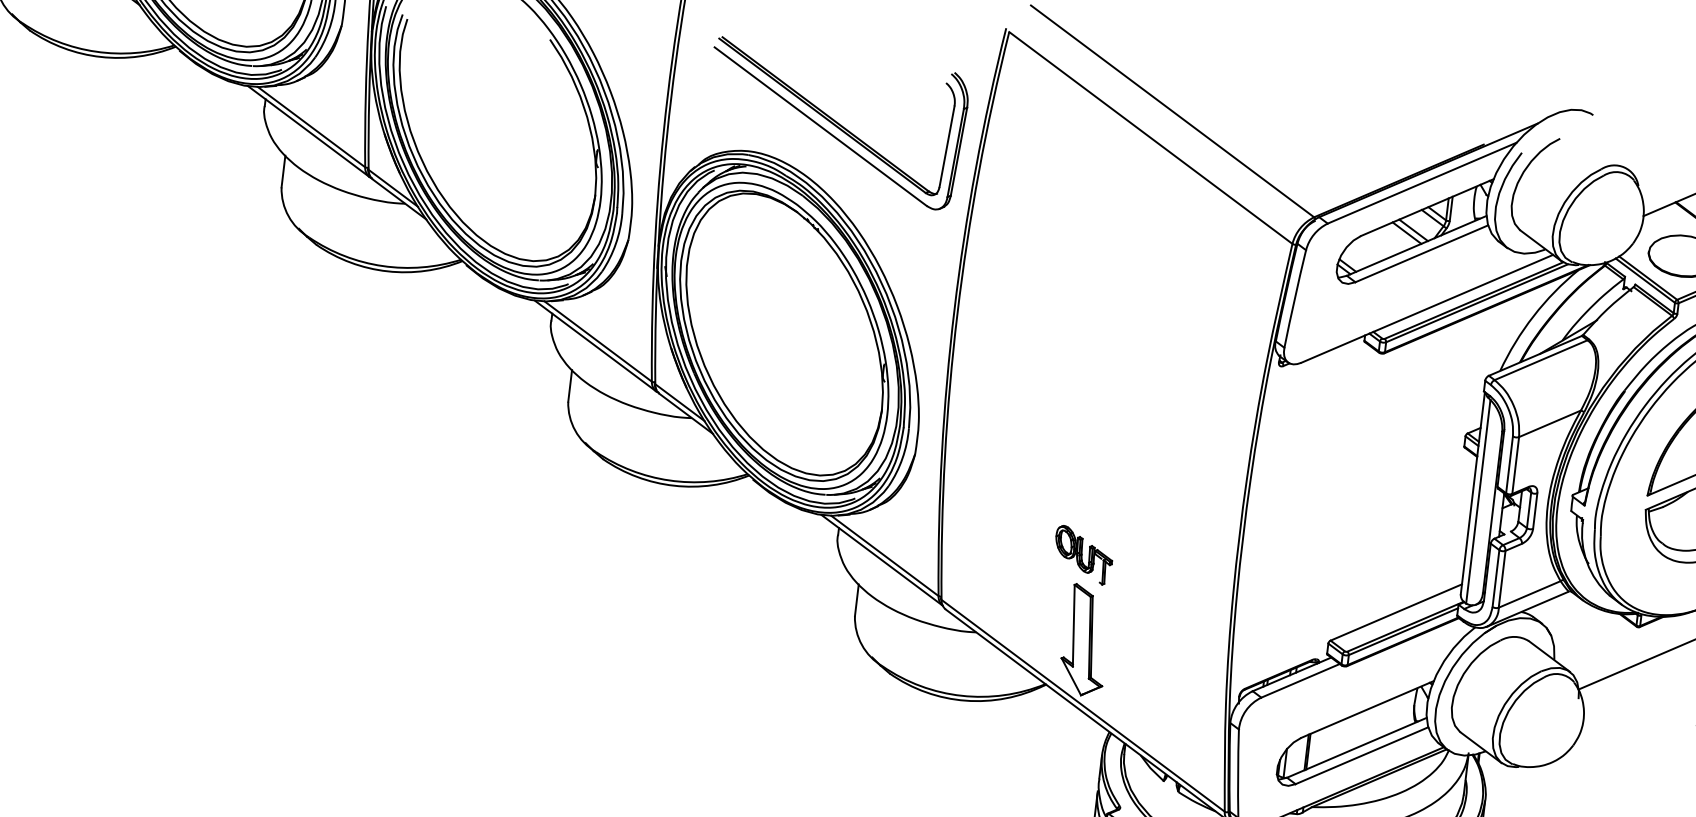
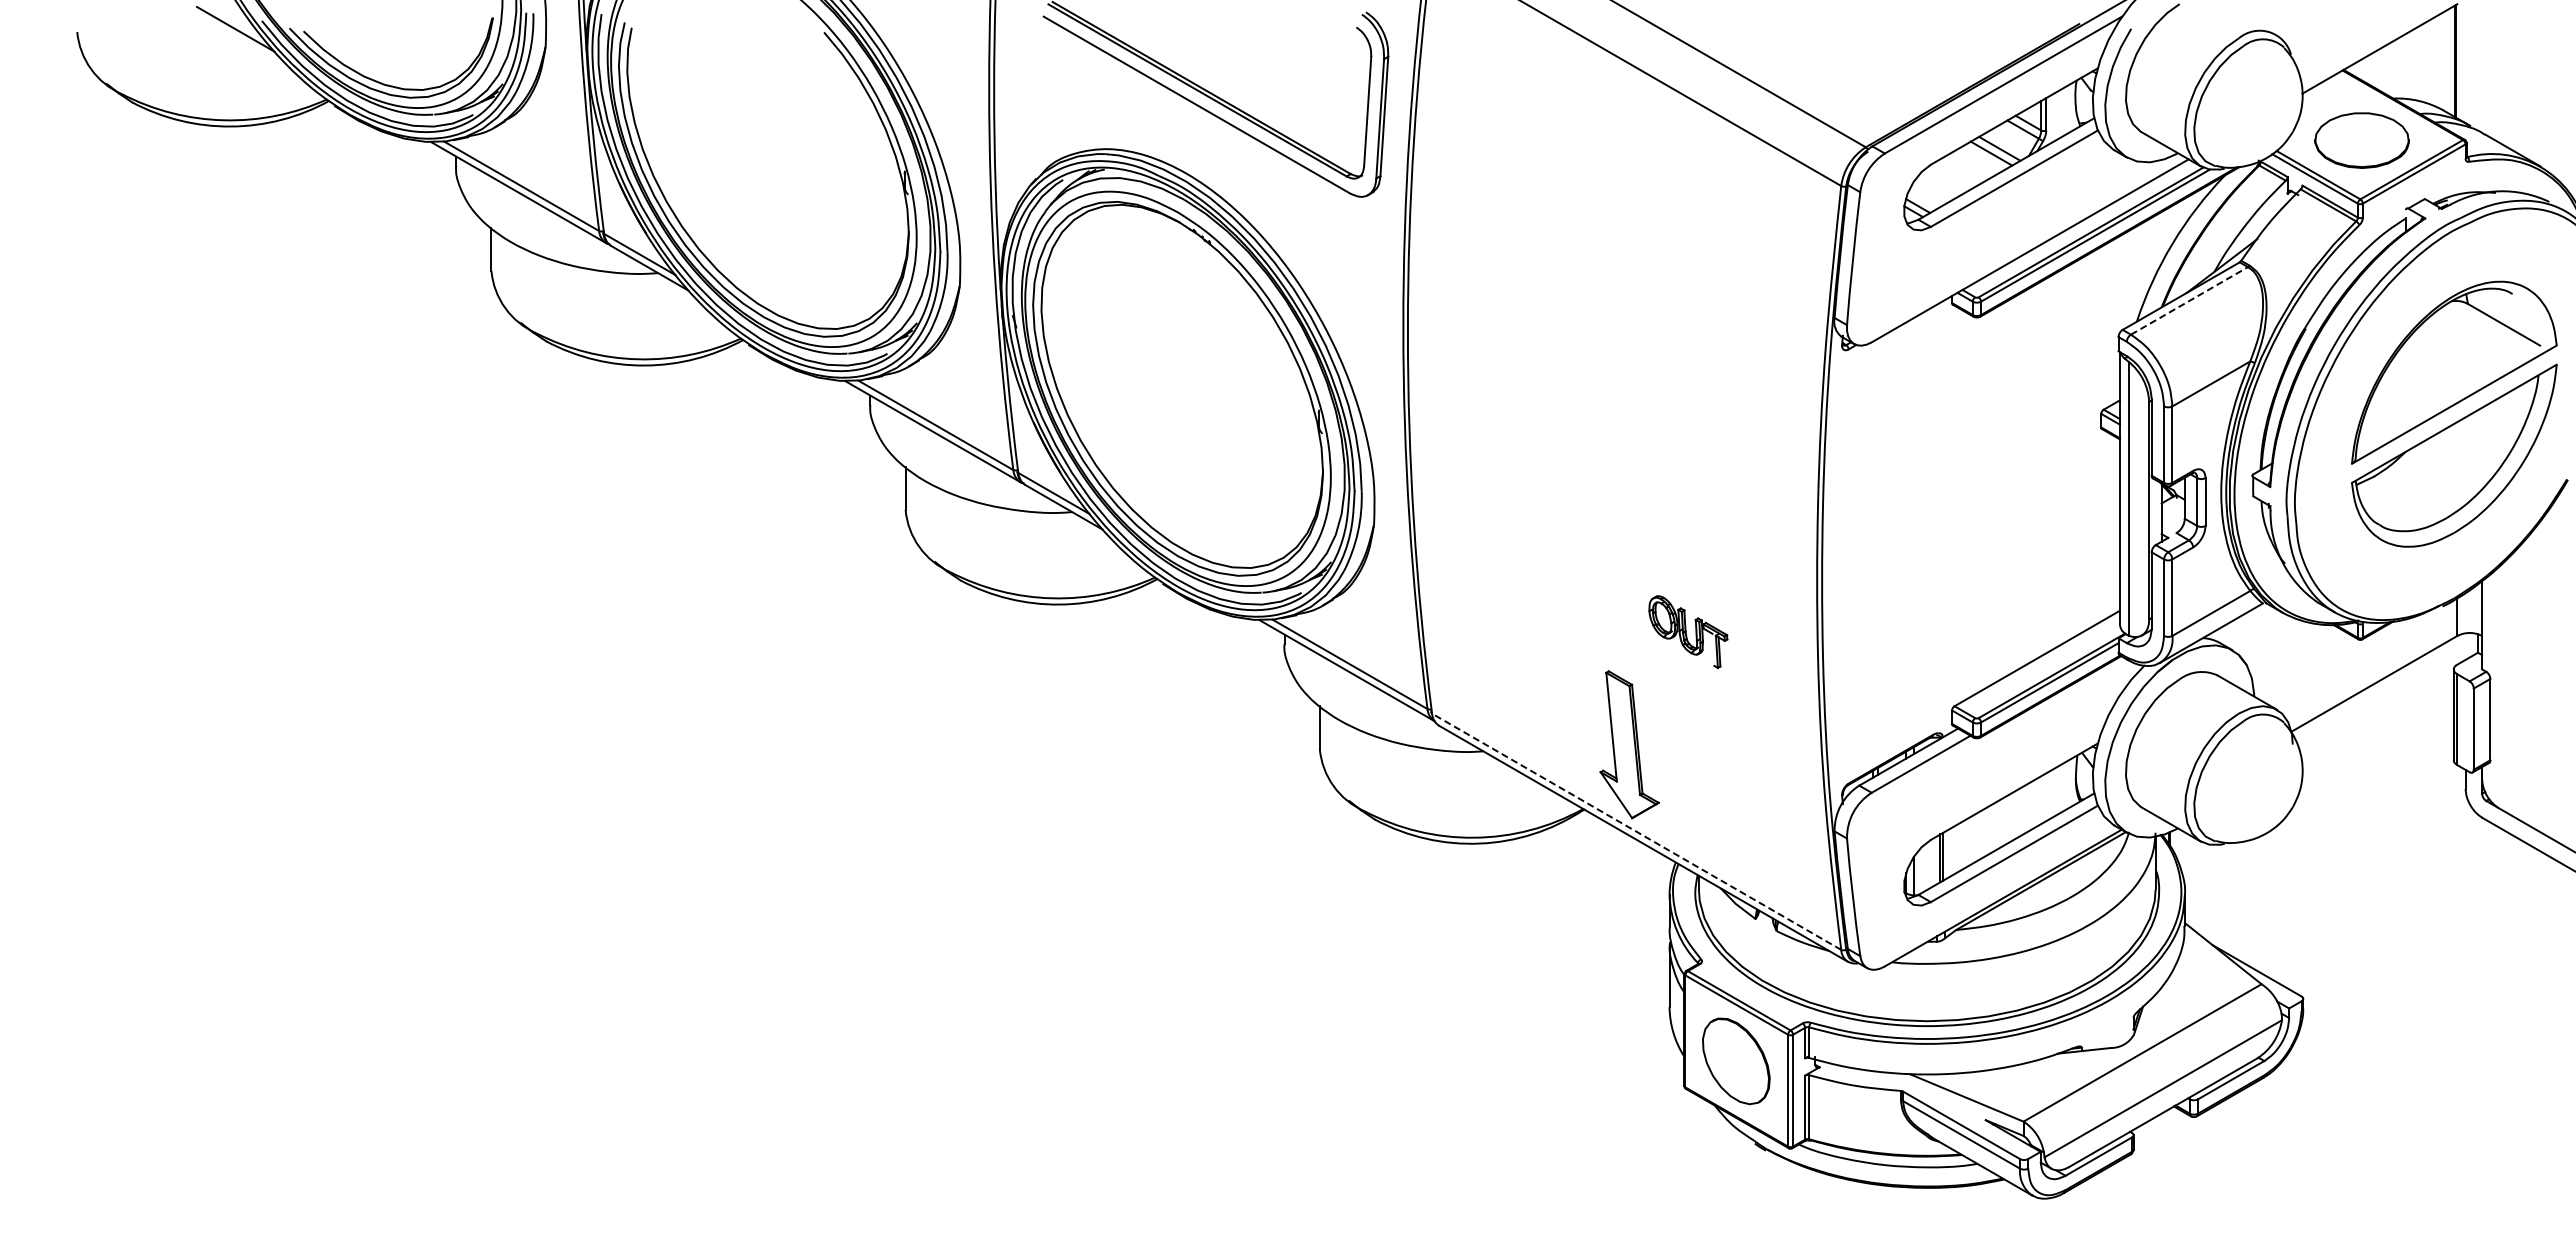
line: (1541, 359) -> (2189, 300), solid -> dashed
part: (1083, 554) -> (1688, 631), moved
line: (1083, 705) -> (1636, 831), solid -> dashed

